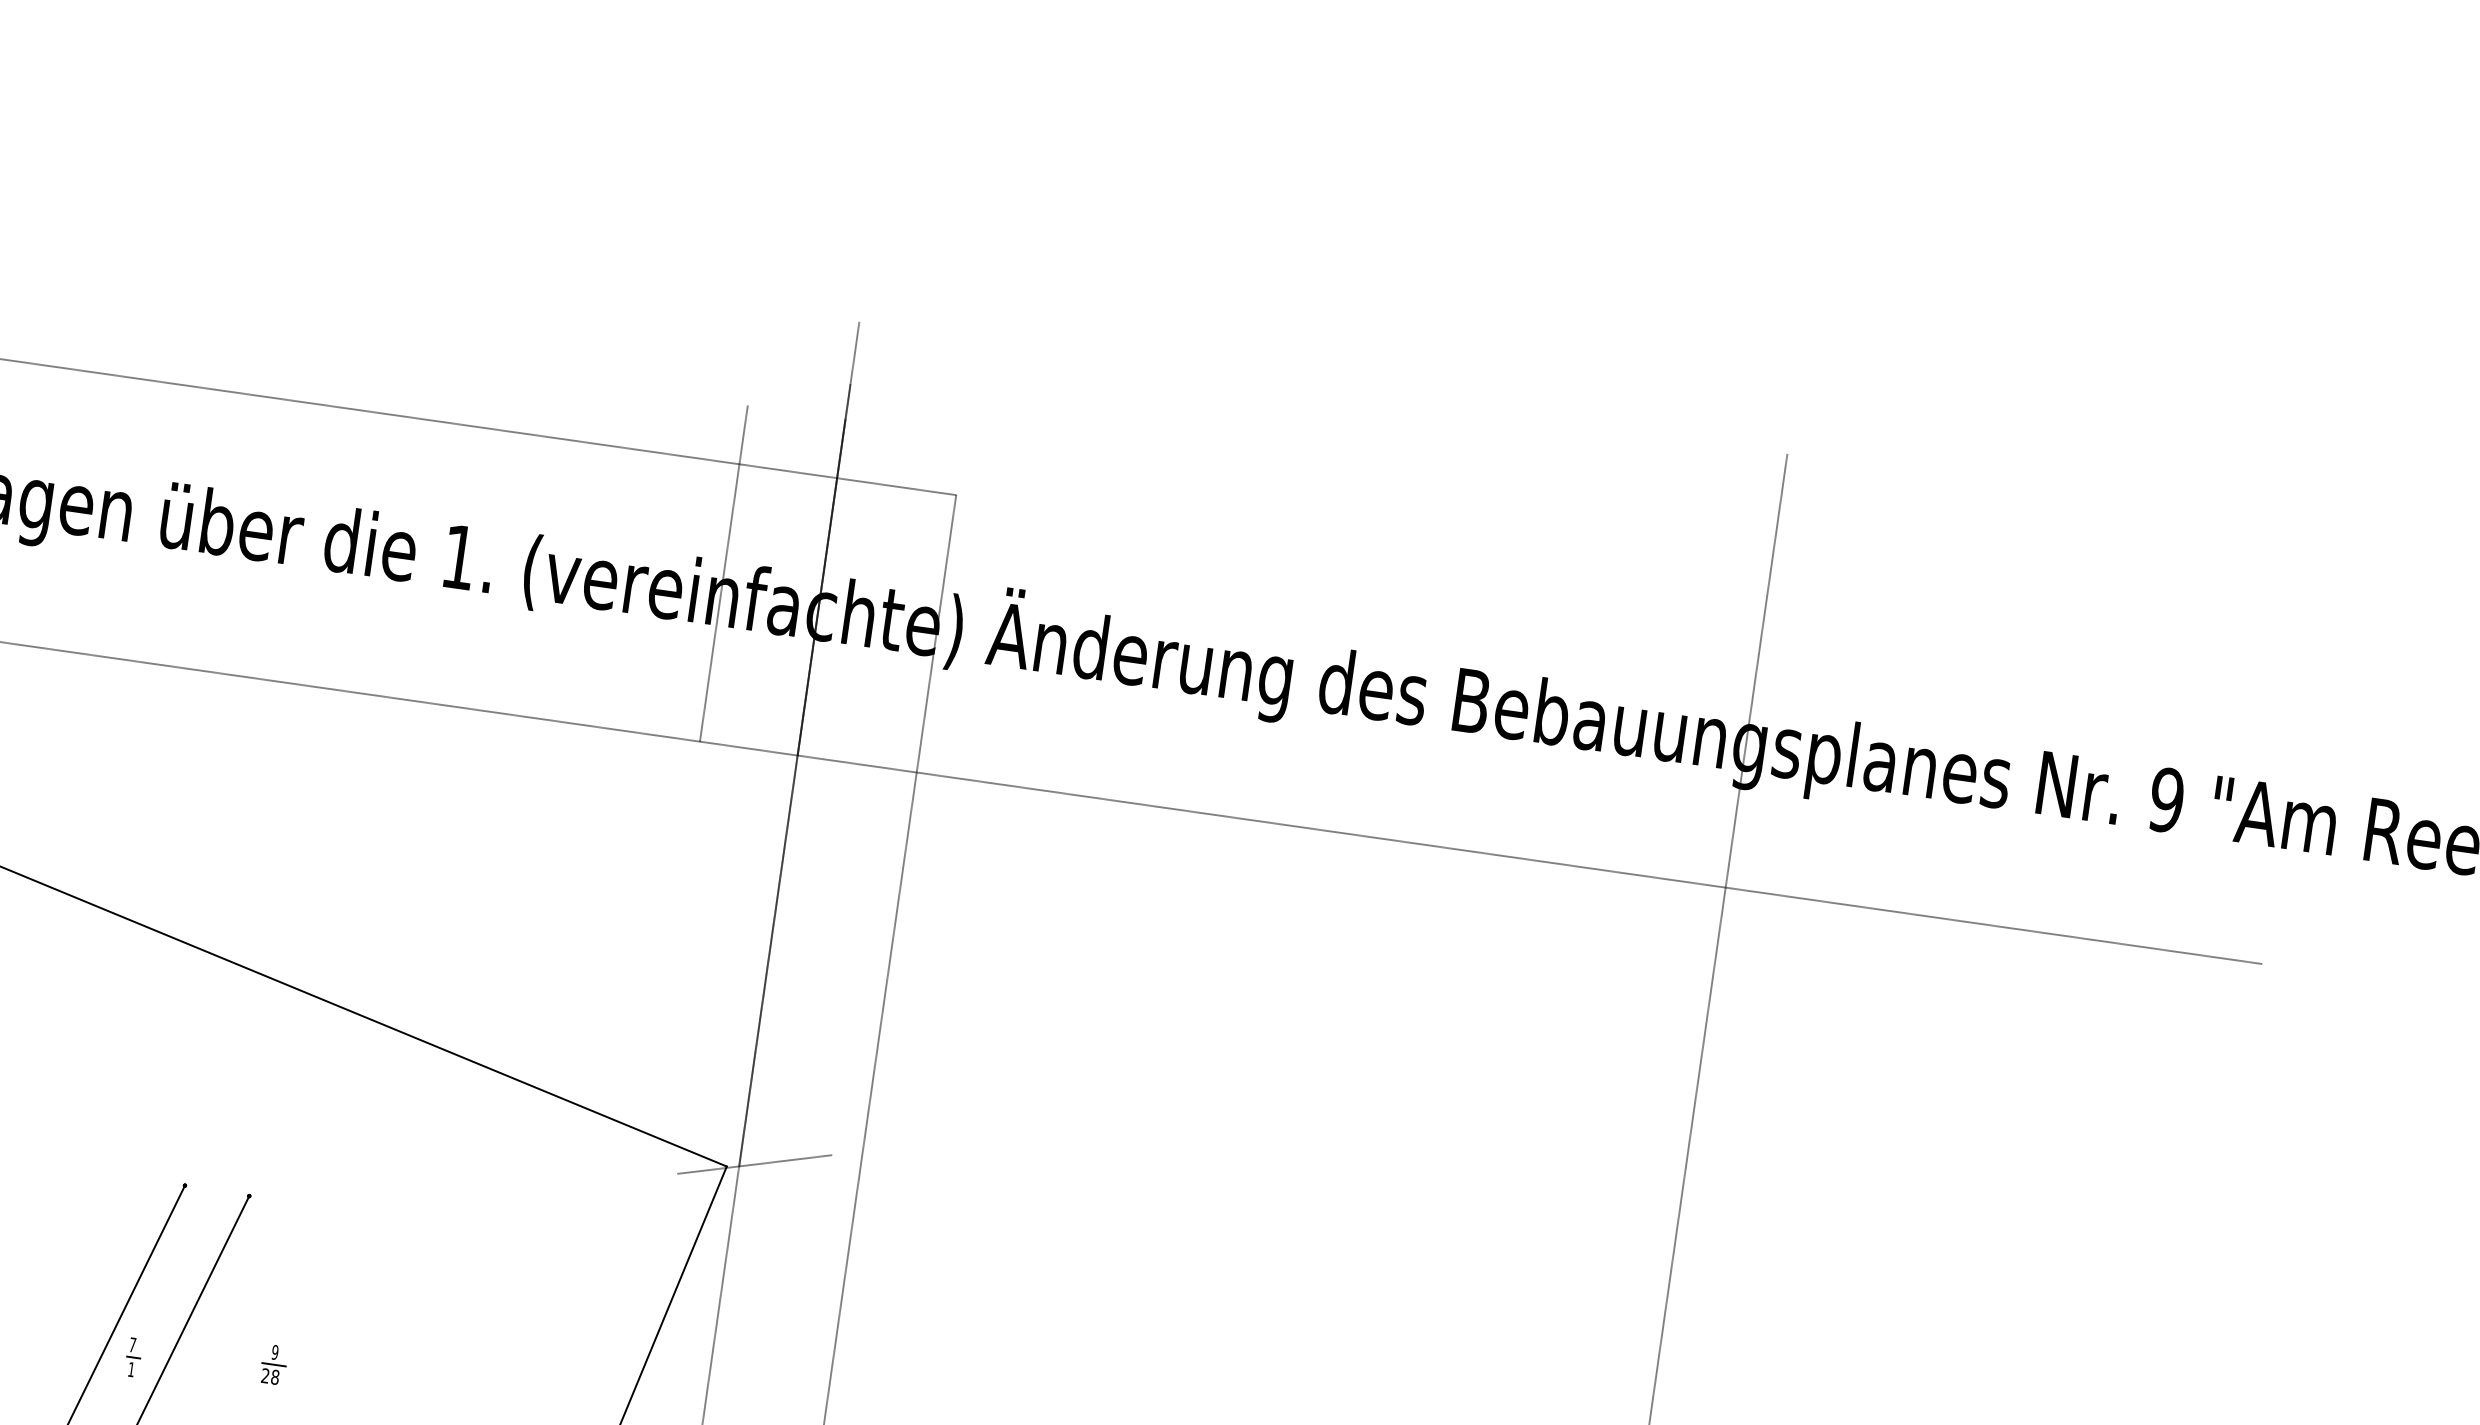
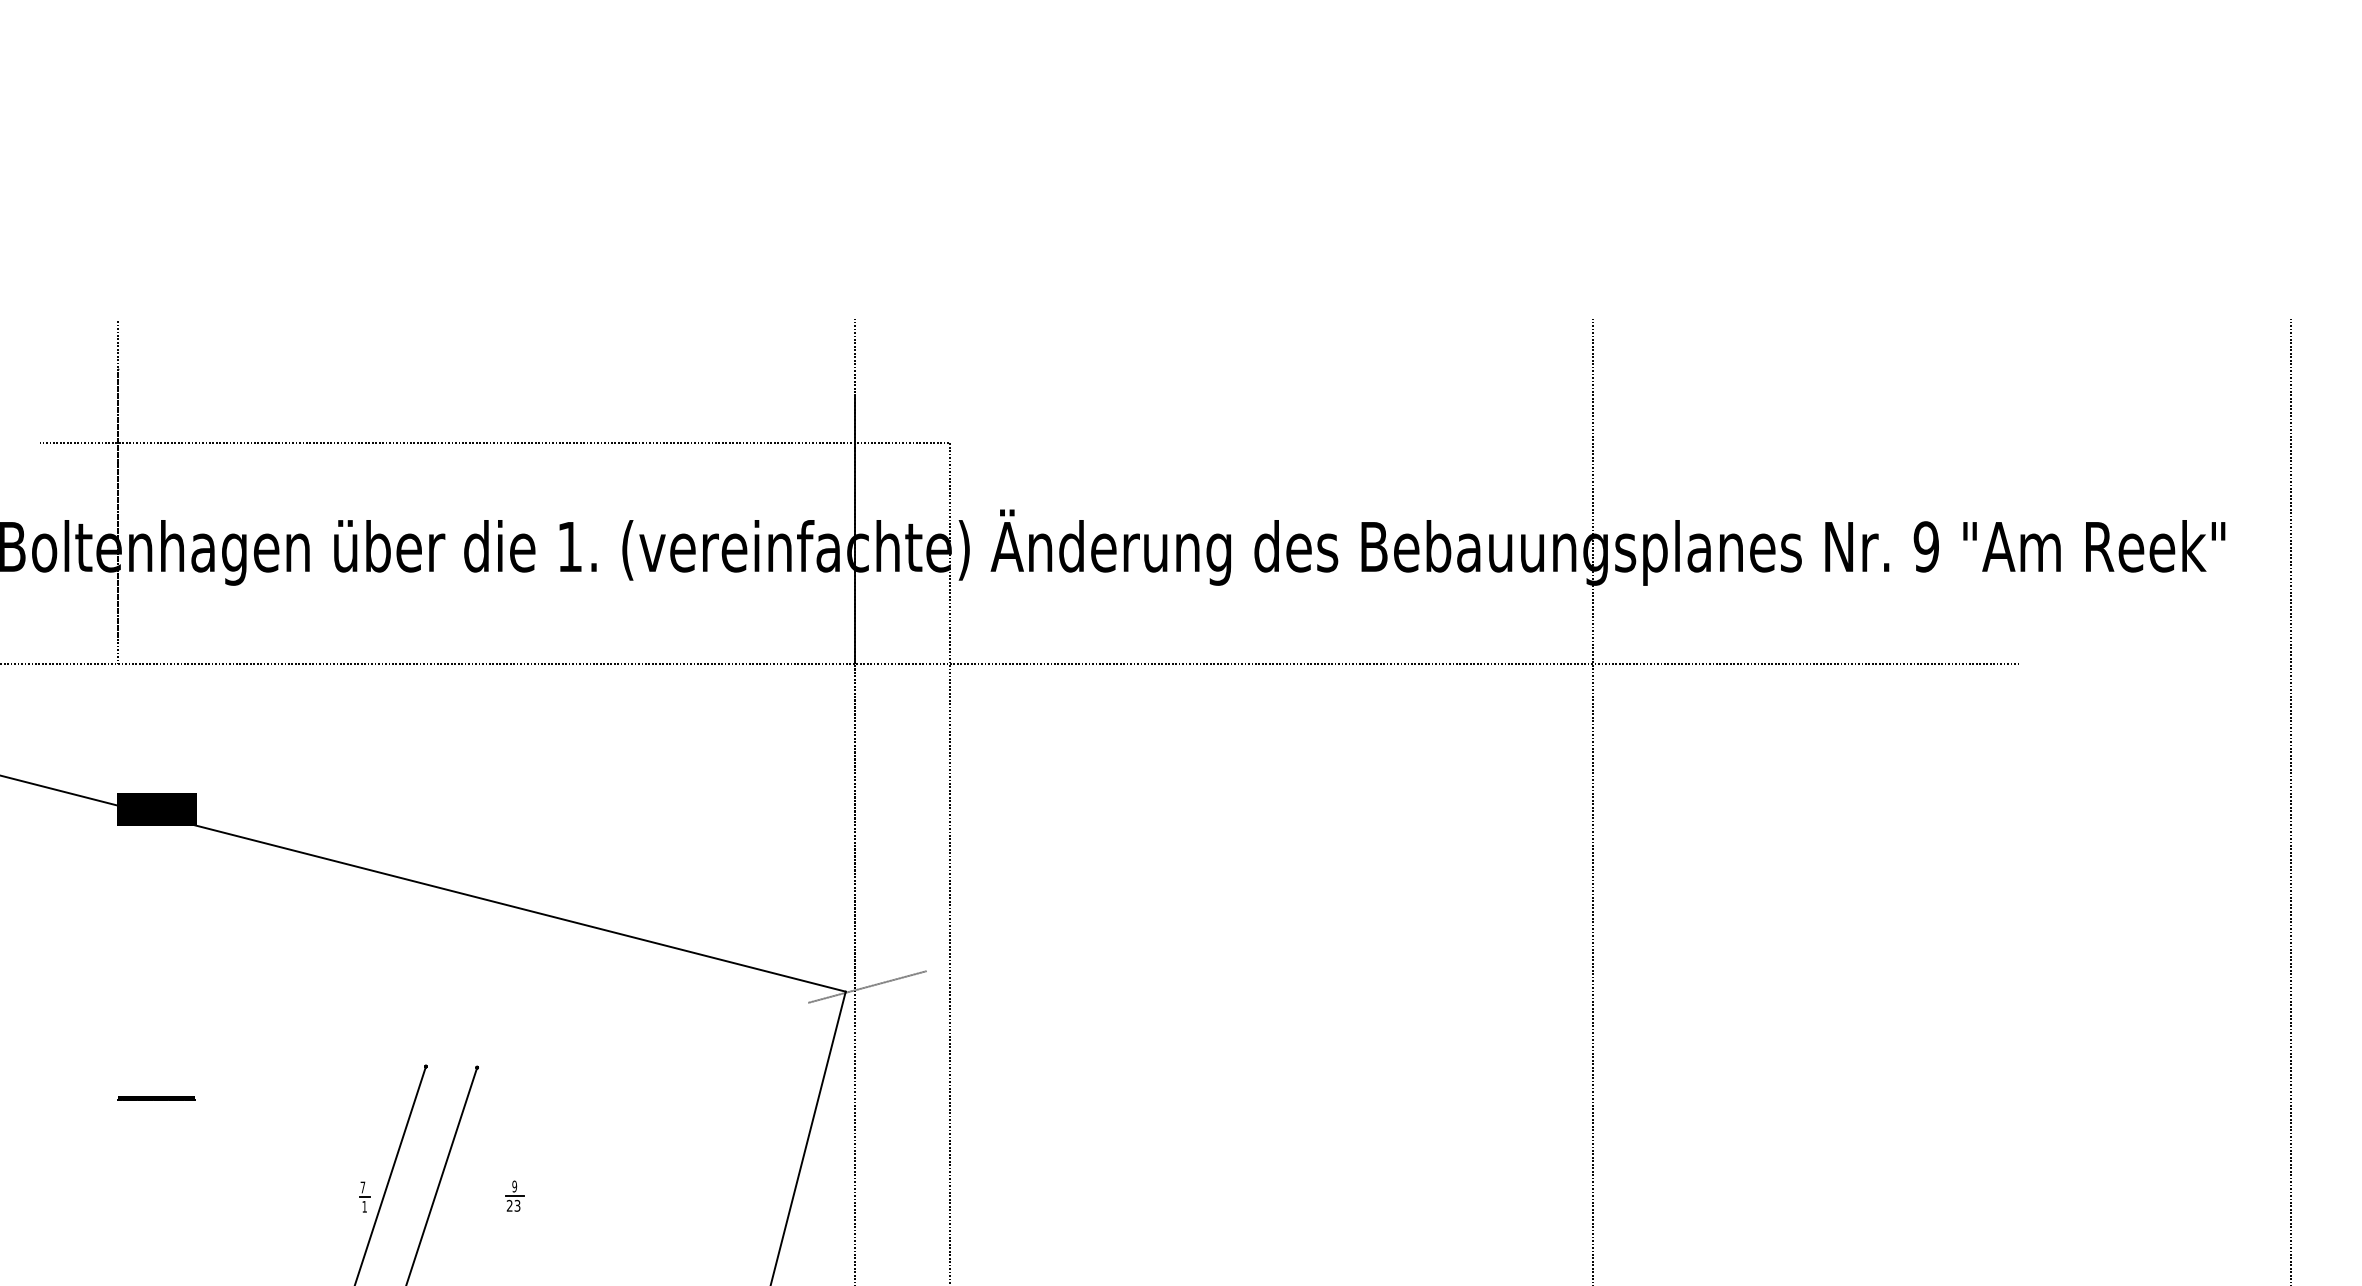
line: (723, 572) -> (777, 529), removed
part: (133, 1356) -> (364, 1196), moved
text: (275, 1376) -> (517, 1205), 28 -> 23

